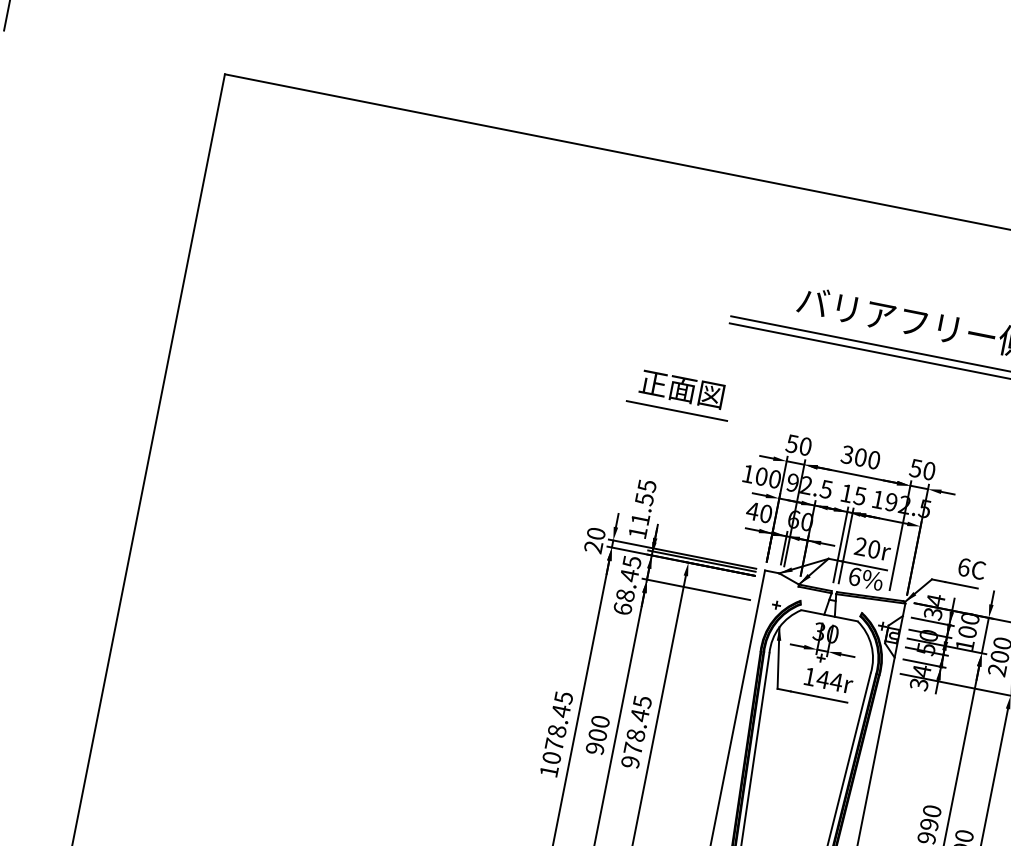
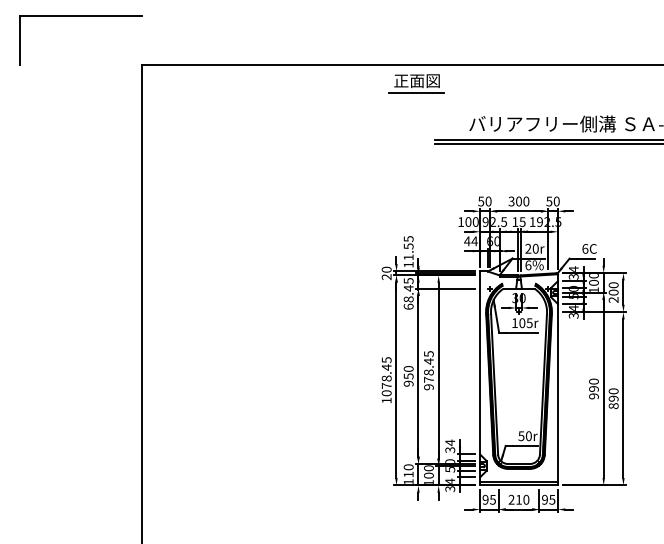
part: (680, 393) -> (416, 83), moved
text: (765, 514) -> (474, 241), 40 -> 44
text: (828, 681) -> (525, 323), 144r -> 105r
text: (597, 735) -> (408, 376), 900 -> 950

